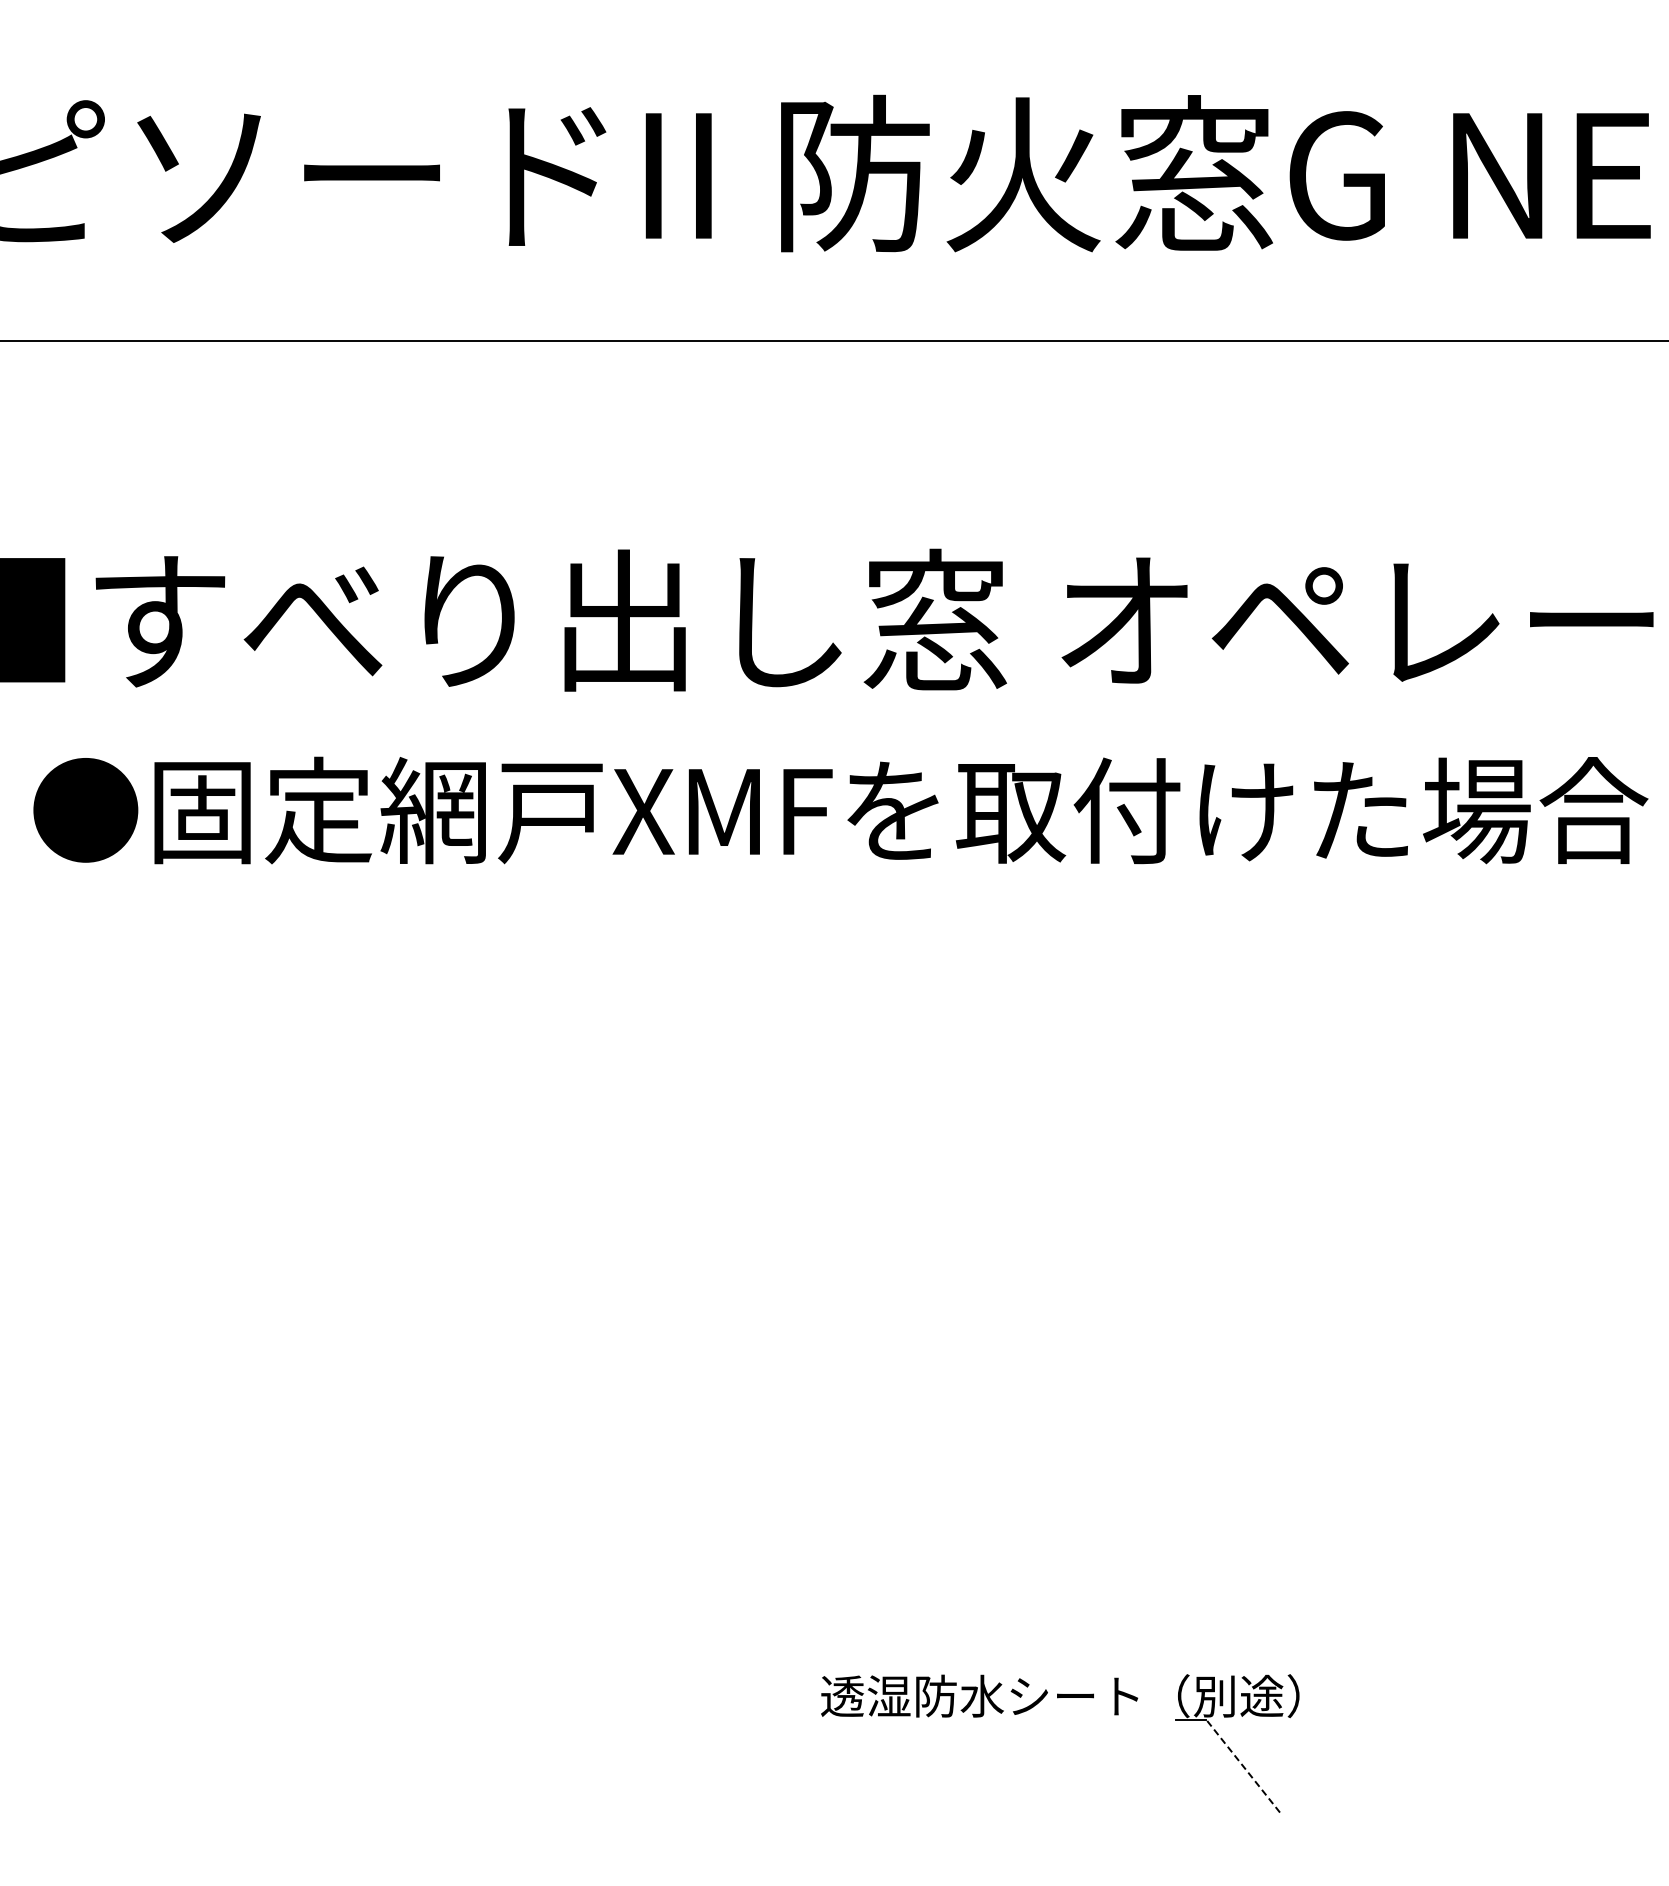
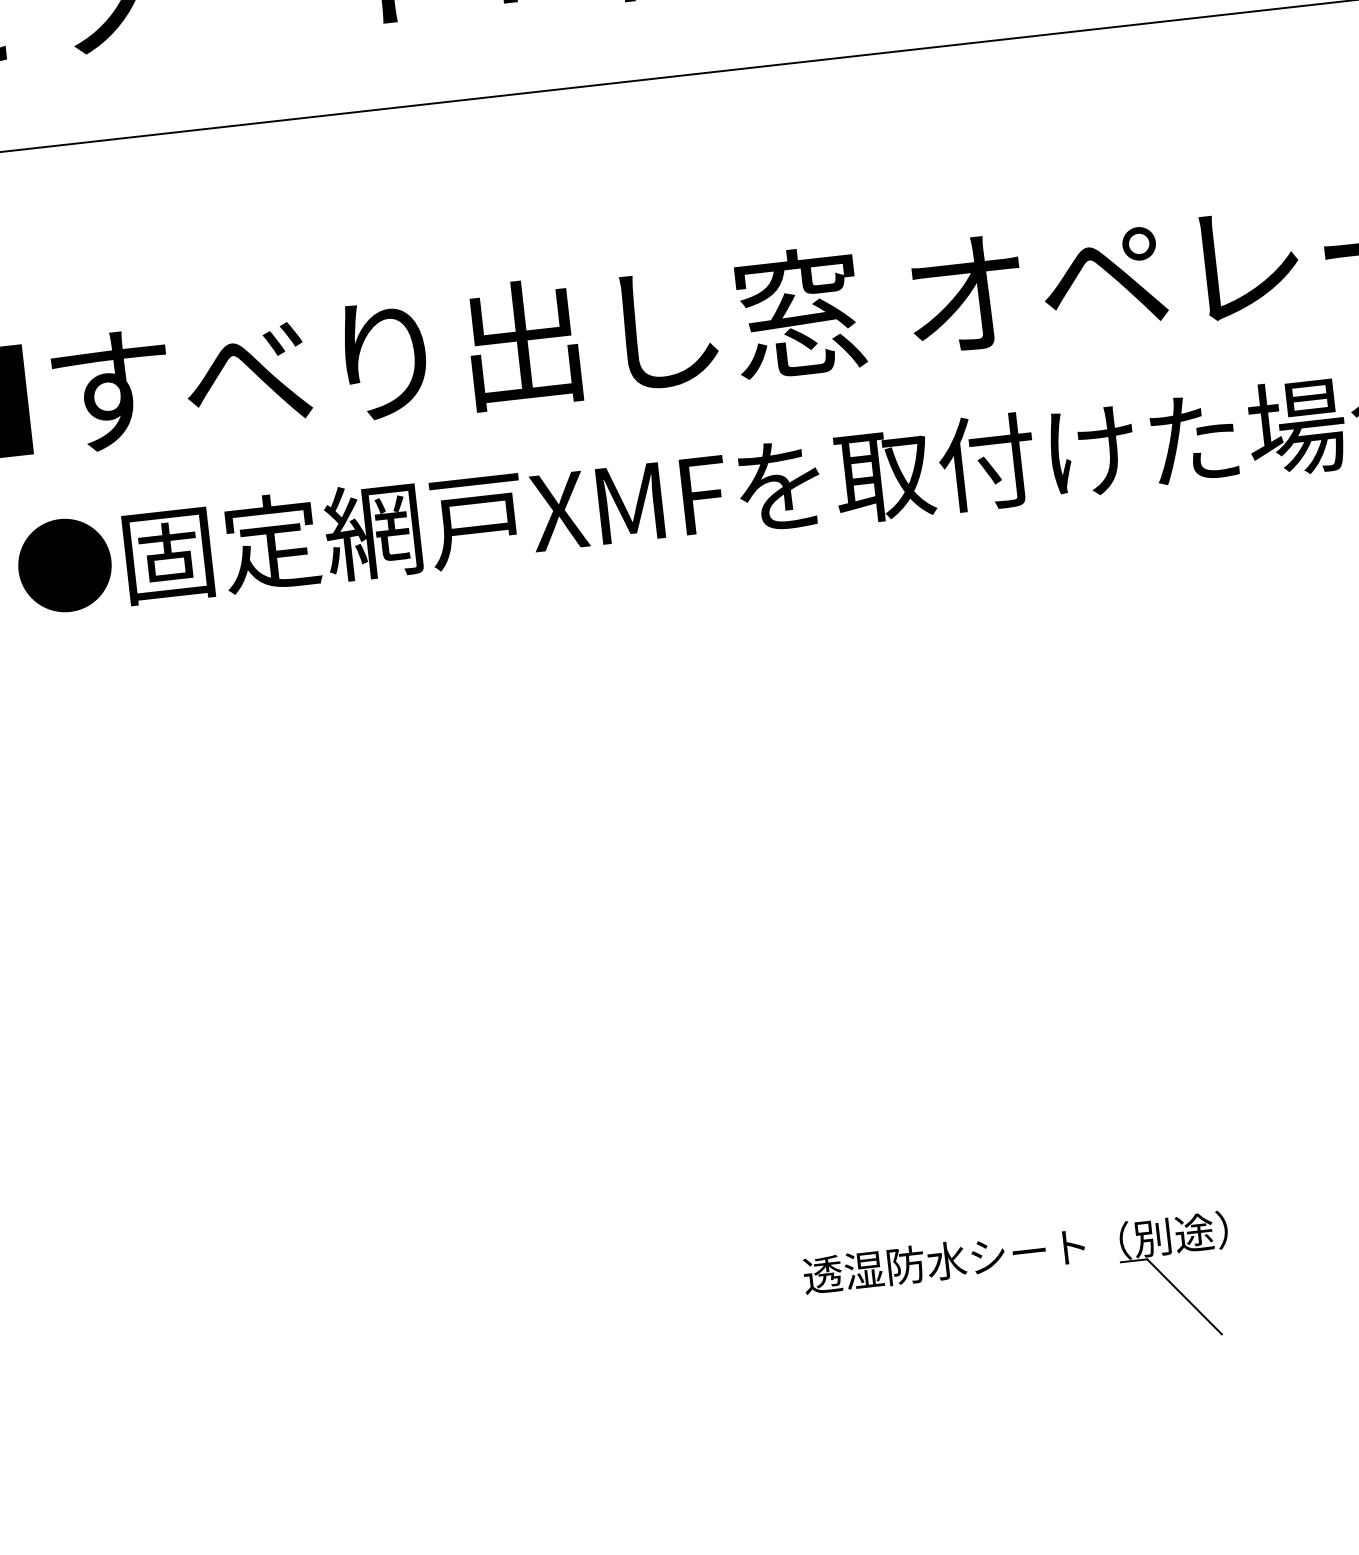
line: (1242, 1765) -> (1183, 1296), dashed -> solid

